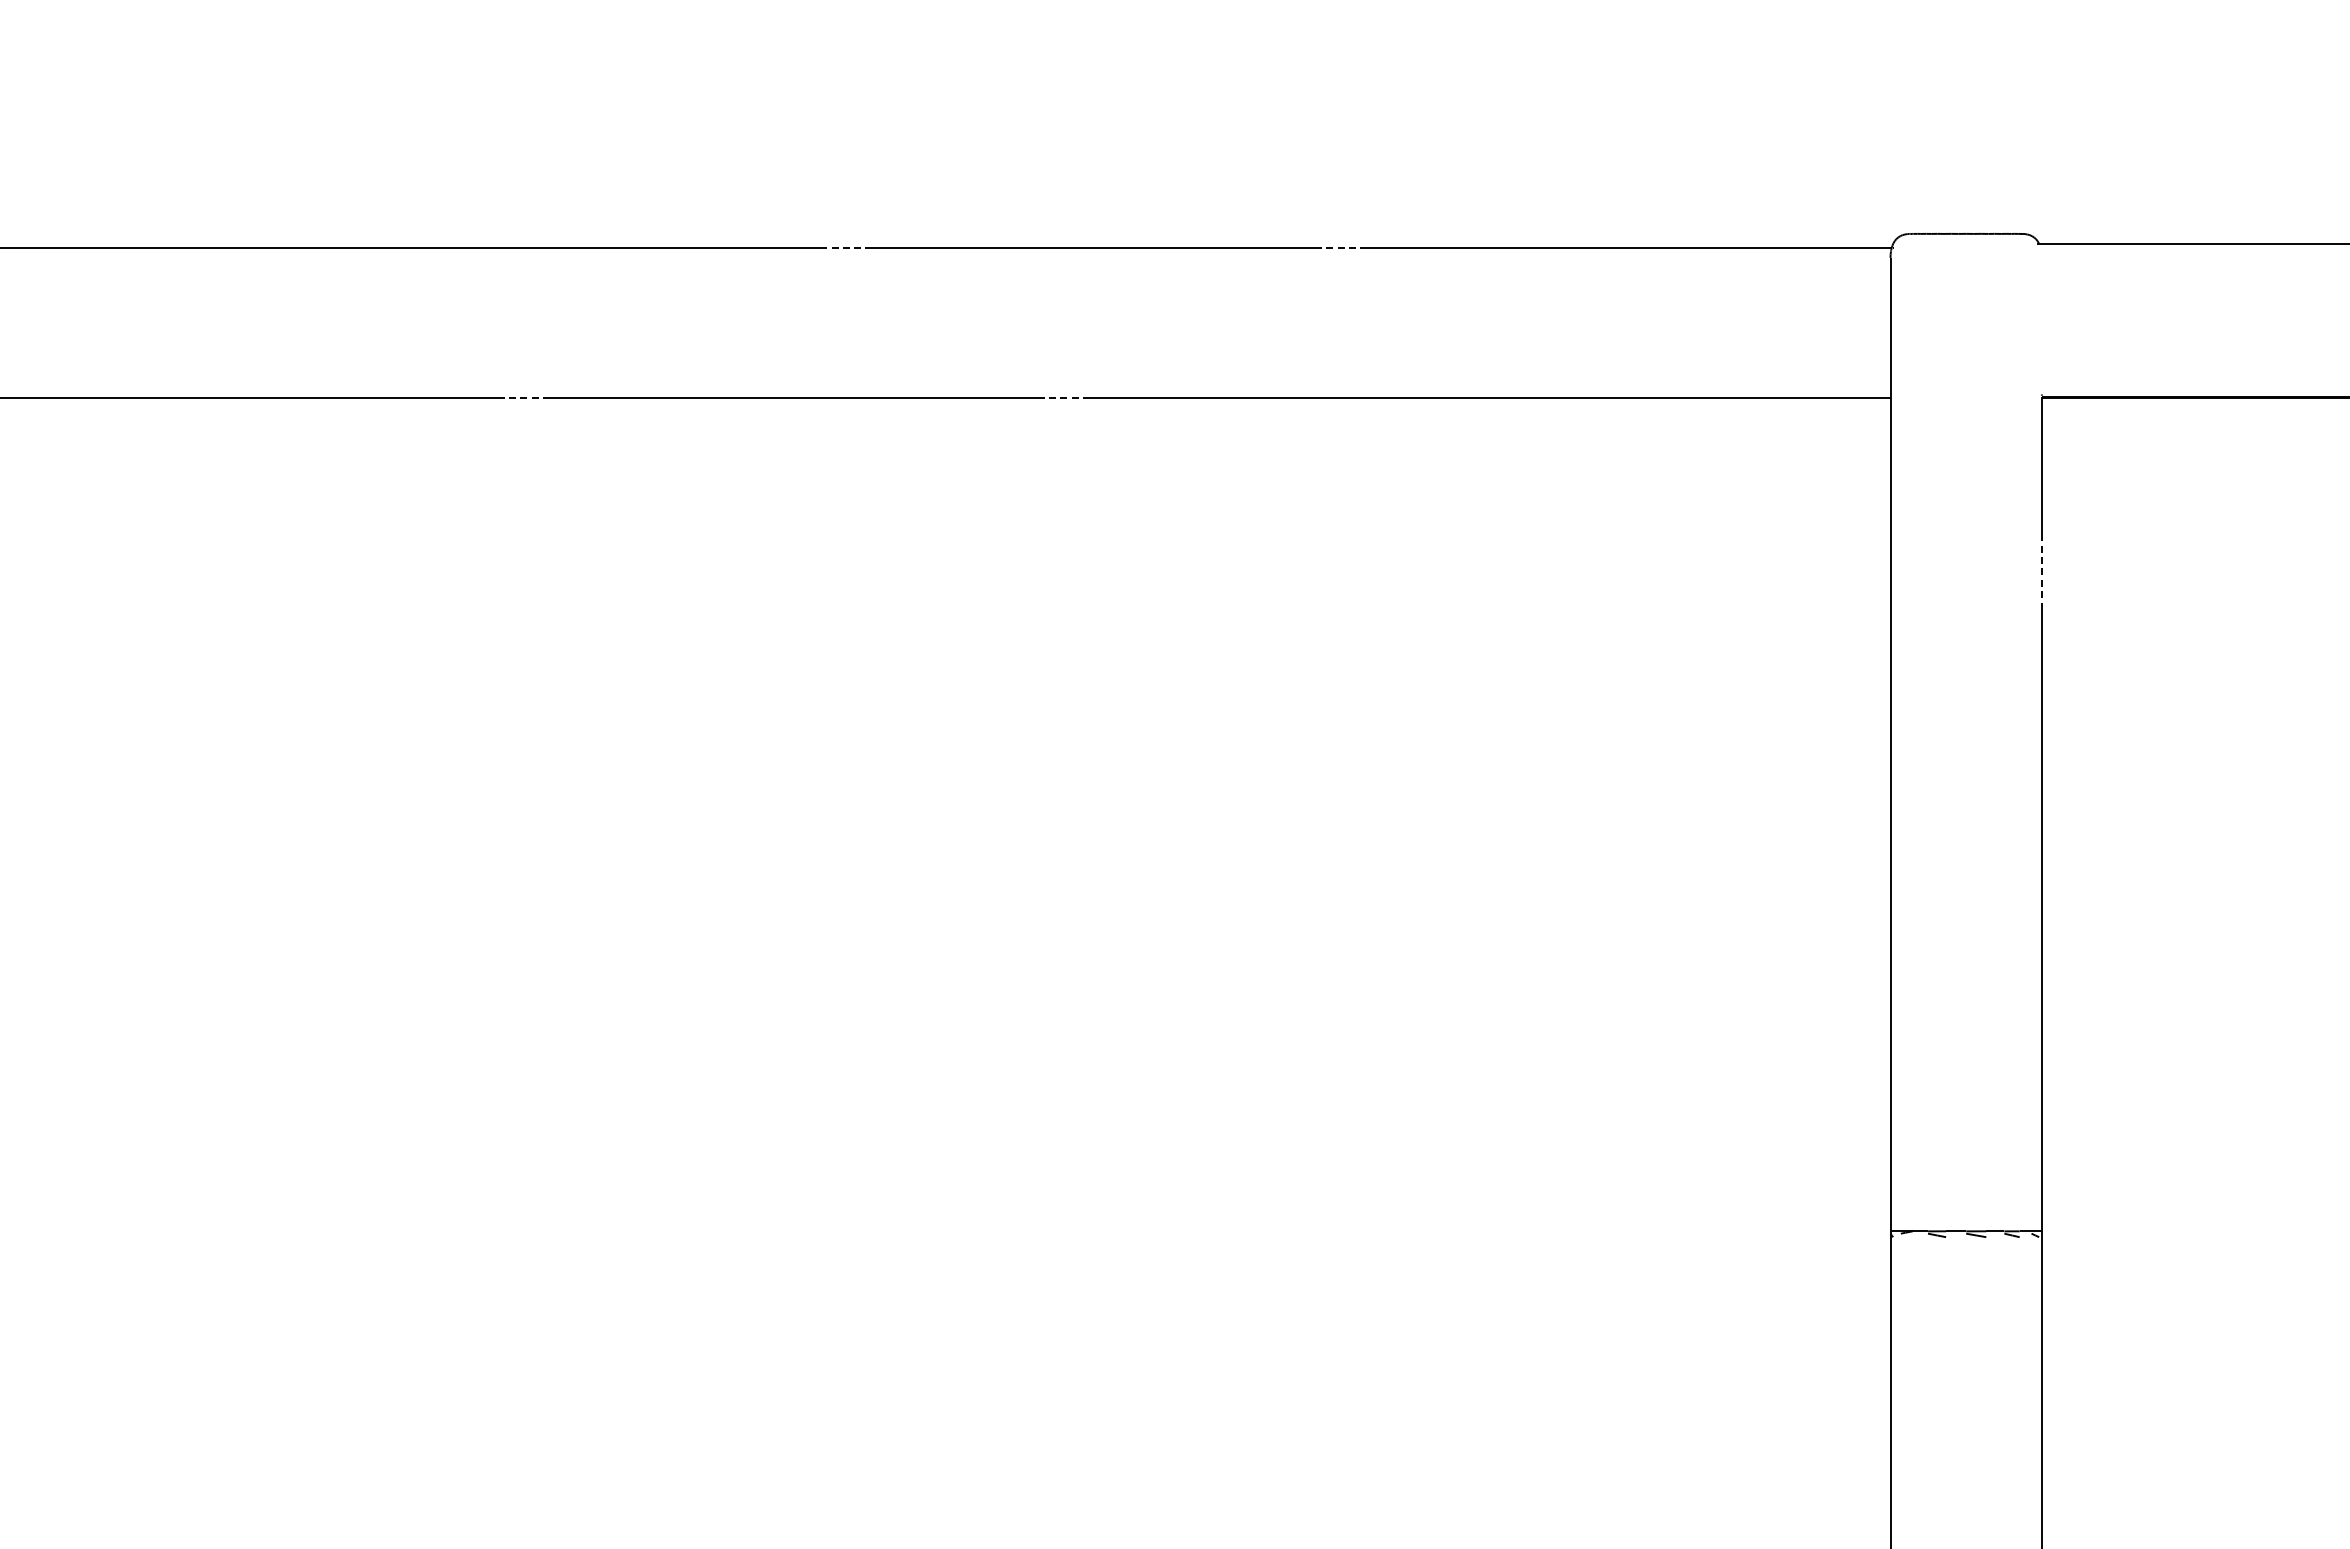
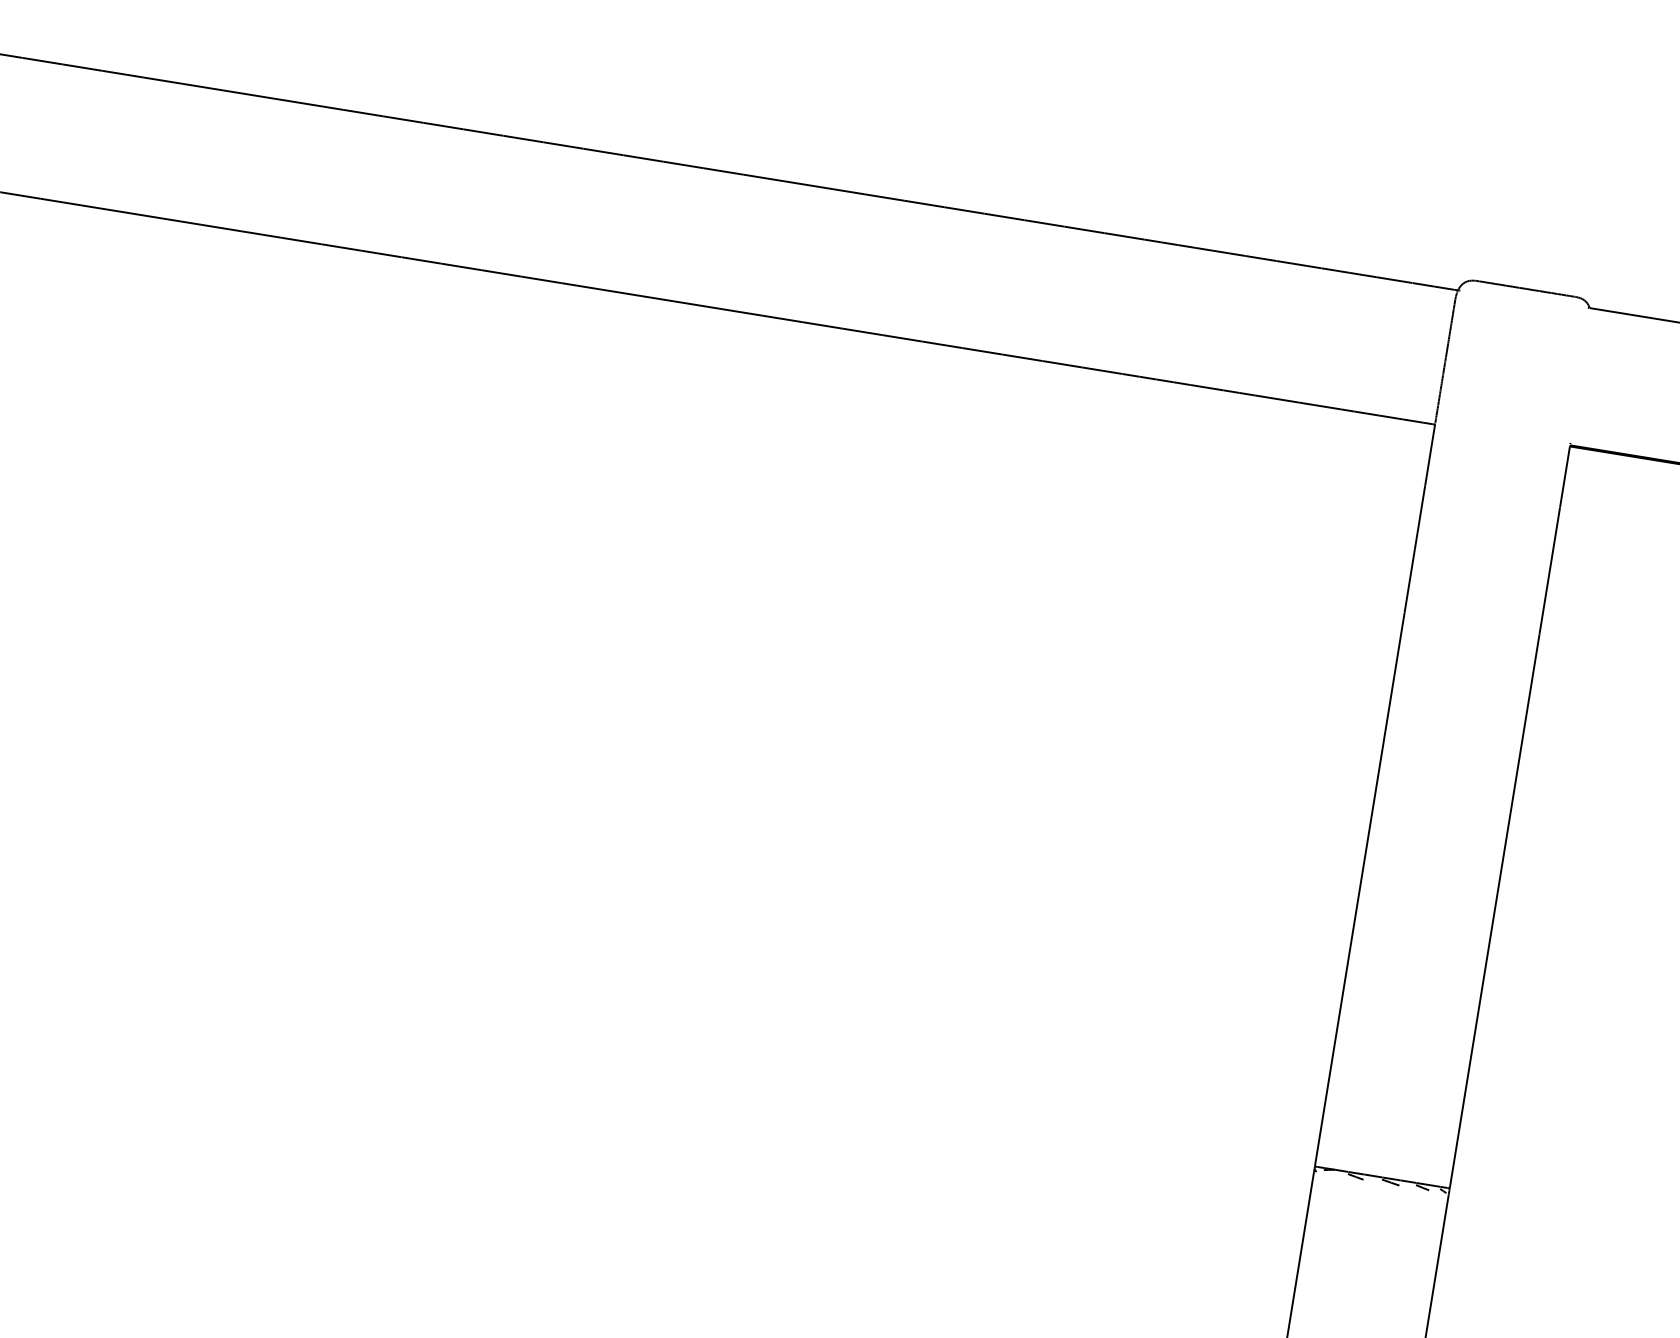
line: (843, 247) -> (524, 139), dashed -> solid
line: (1337, 247) -> (964, 210), dashed -> solid
line: (527, 398) -> (220, 228), dashed -> solid
line: (1067, 398) -> (701, 305), dashed -> solid
line: (2041, 573) -> (1544, 602), dashed -> solid

